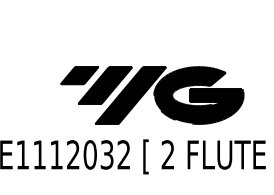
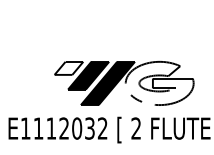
fill: (78, 74) -> (68, 67), removed
fill: (198, 95) -> (159, 83), removed

